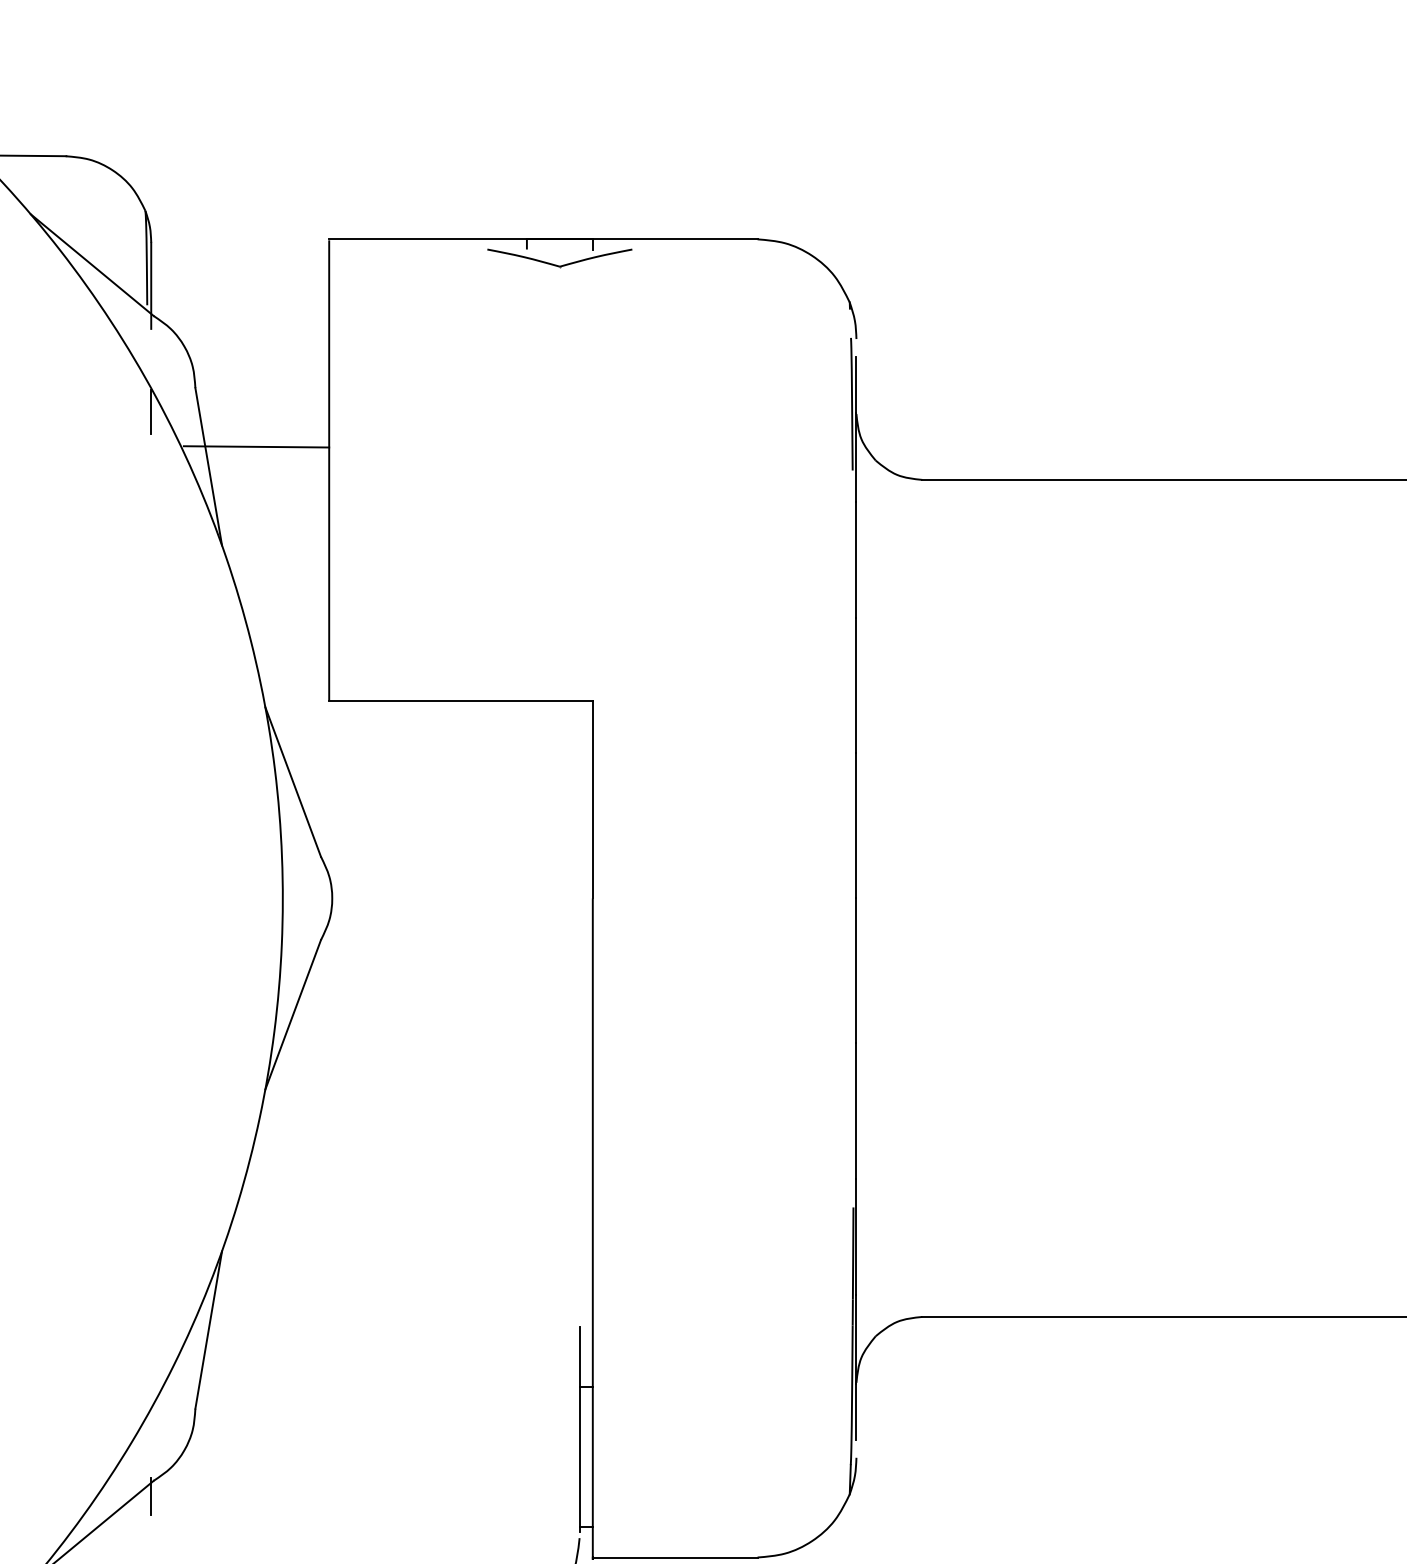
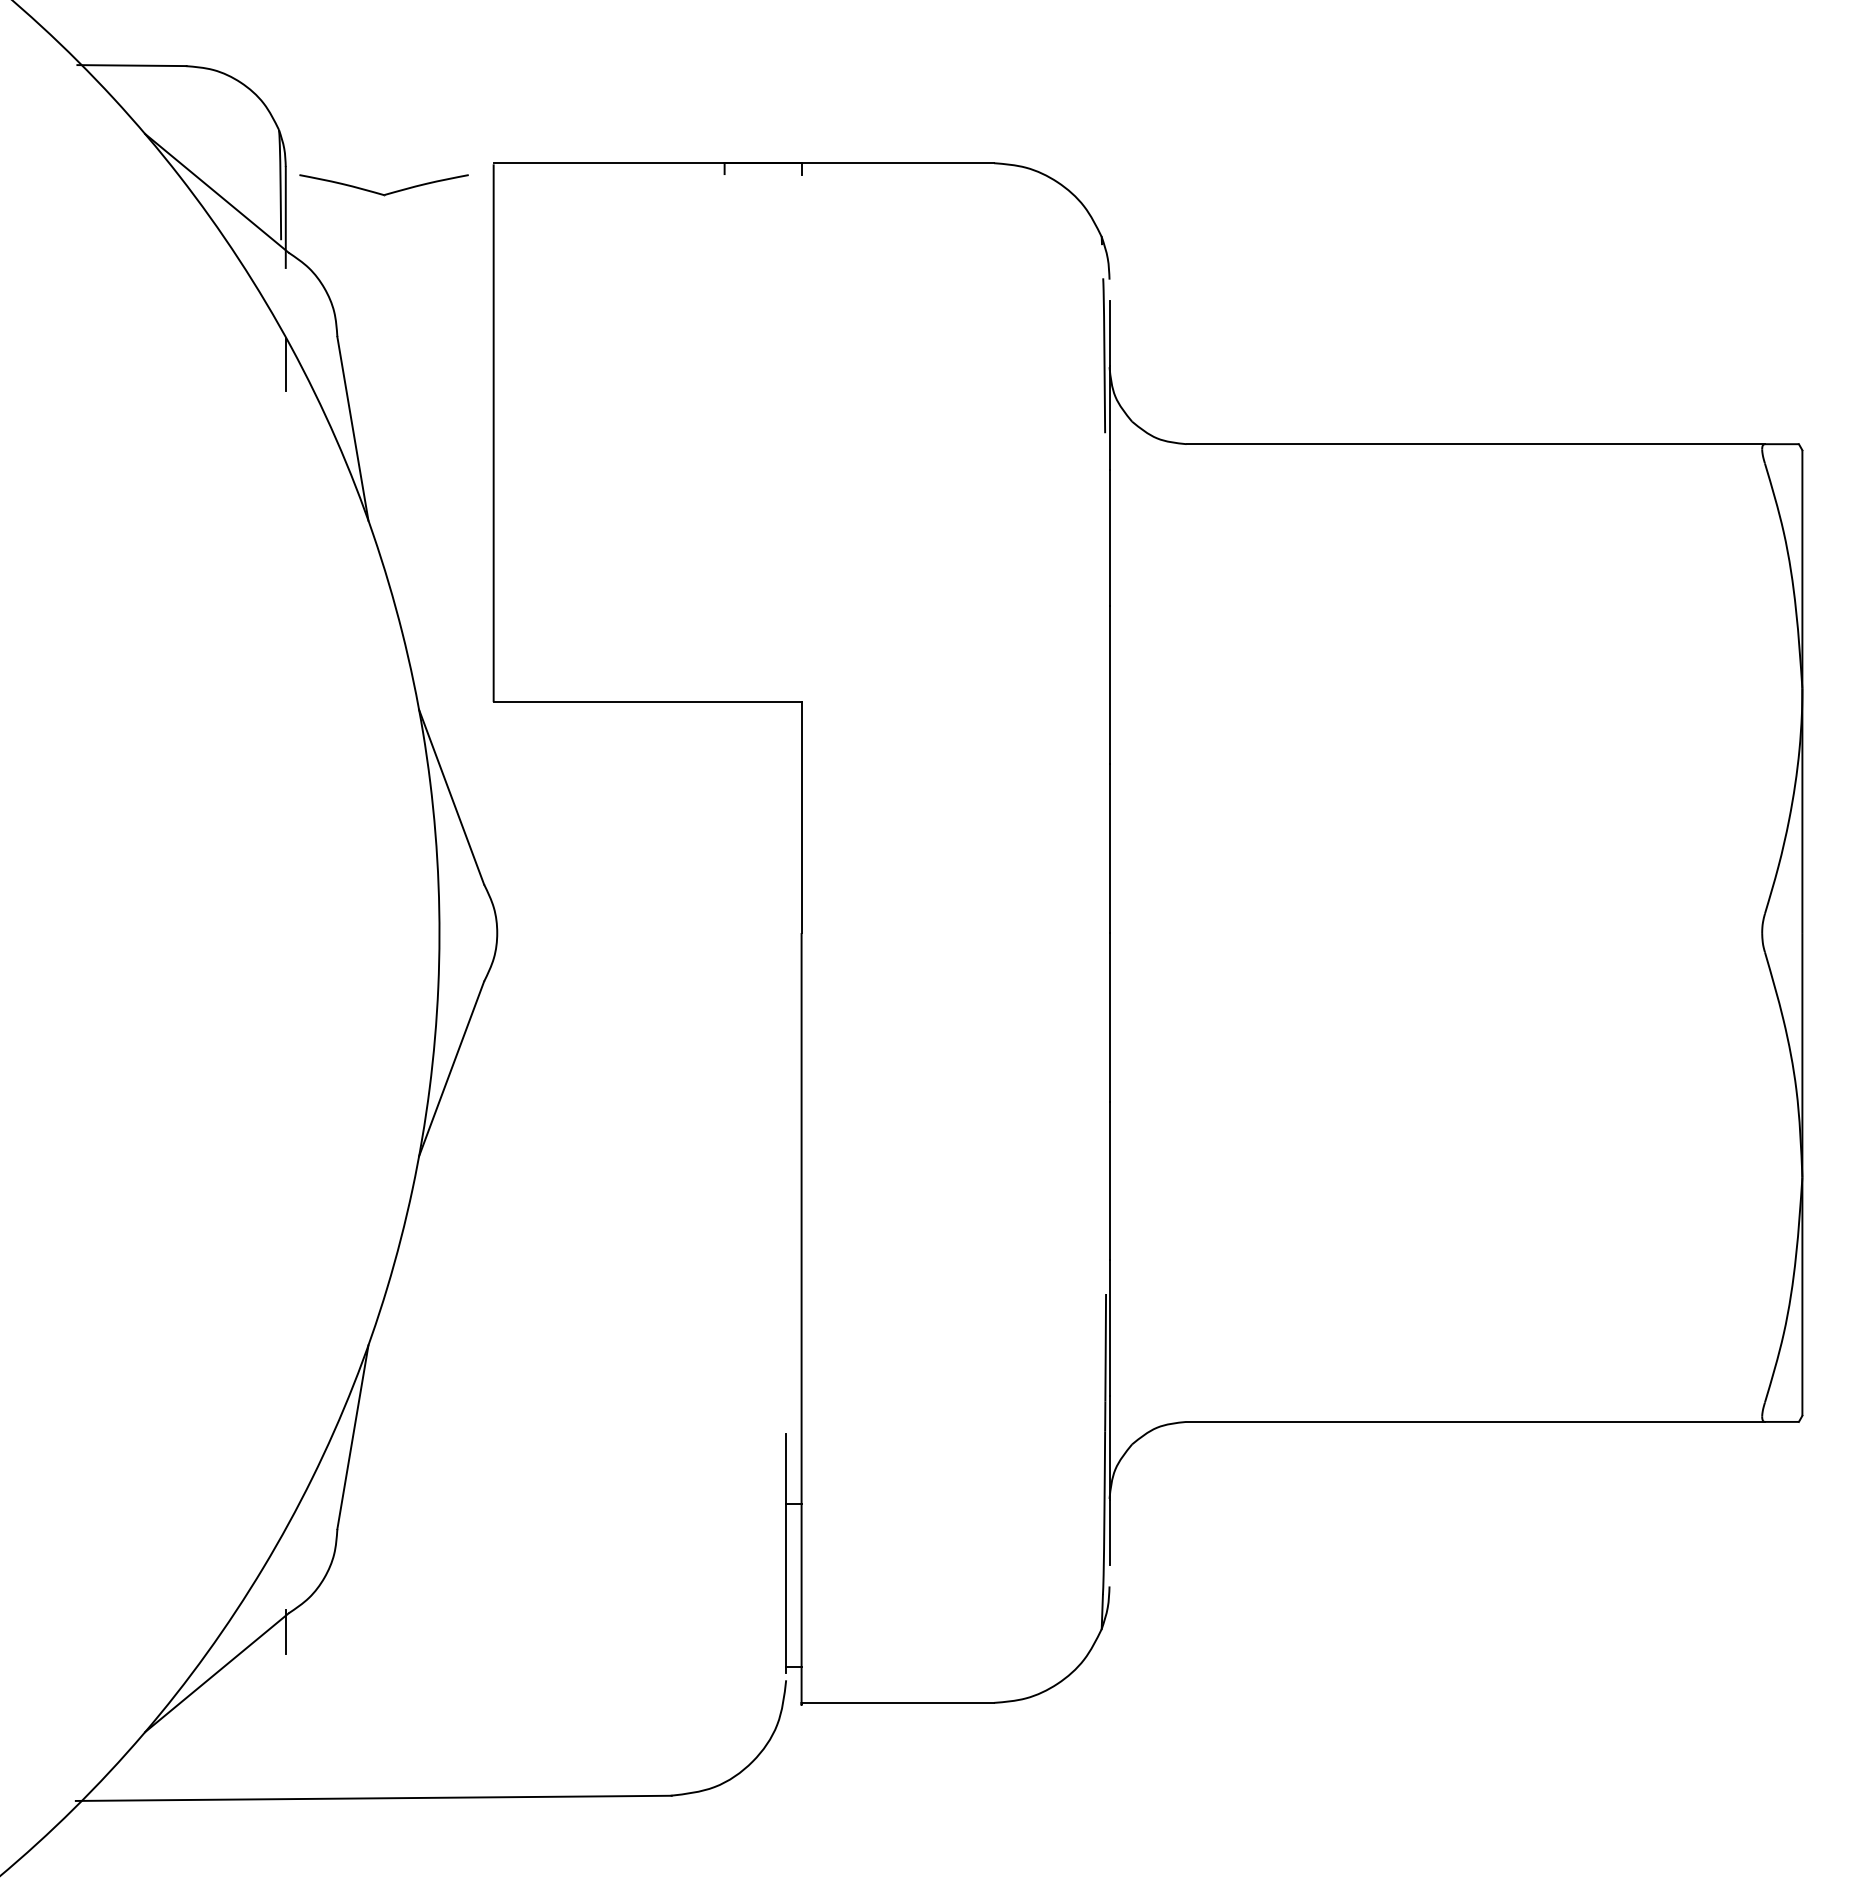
part: (555, 264) -> (379, 192), moved
line: (256, 446) -> (408, 405), removed

